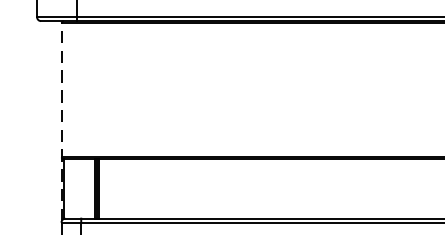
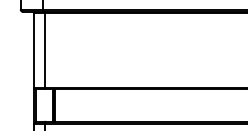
line: (81, 88) -> (45, 49), added
line: (61, 121) -> (34, 67), dashed -> solid

